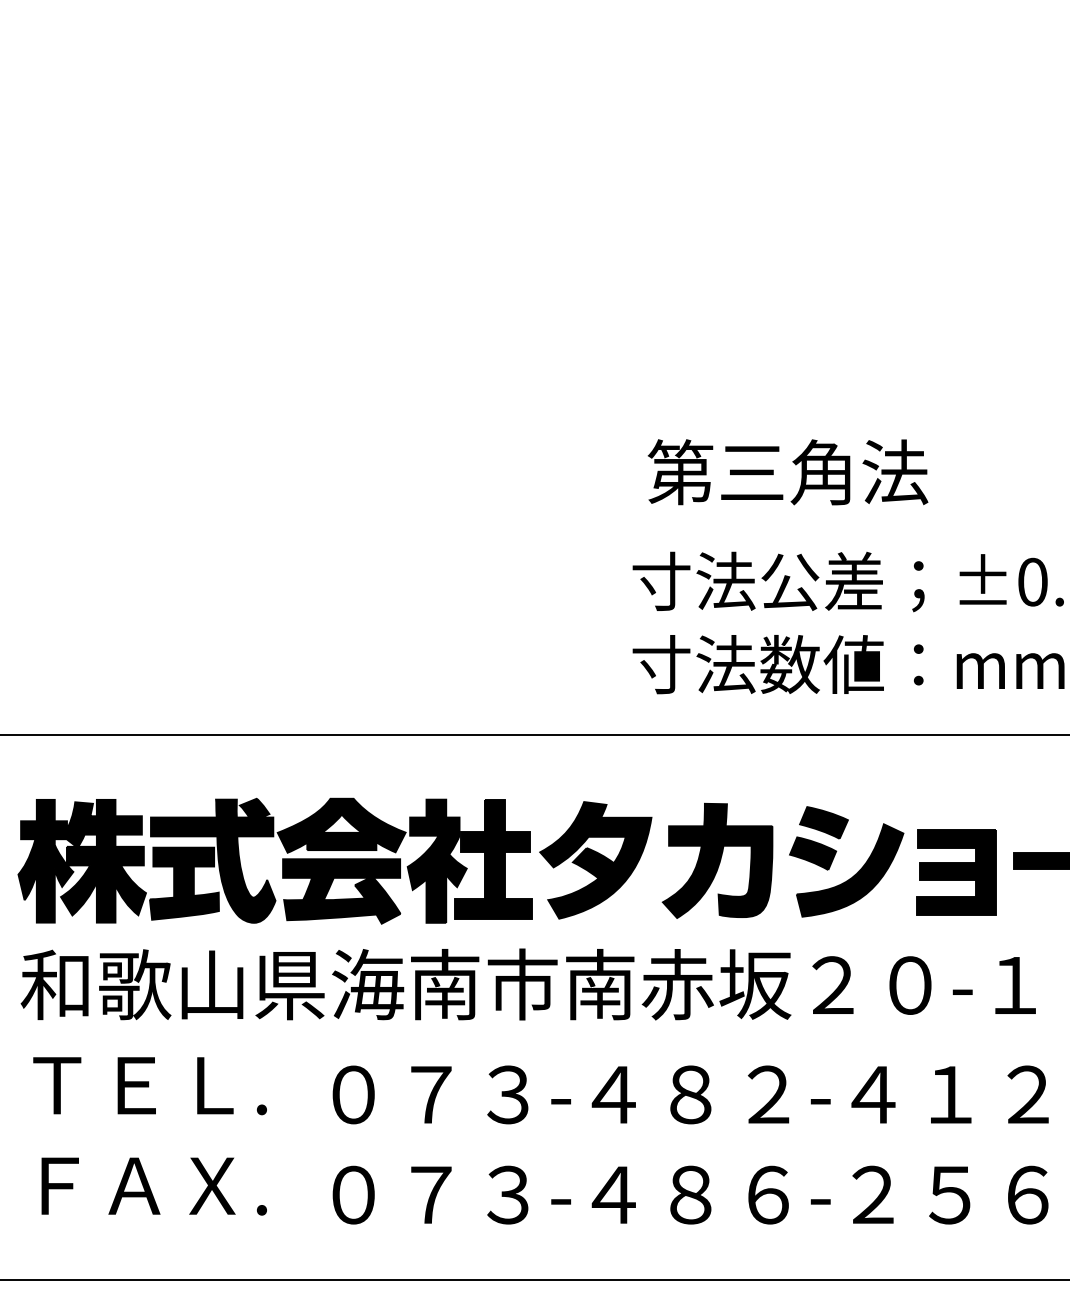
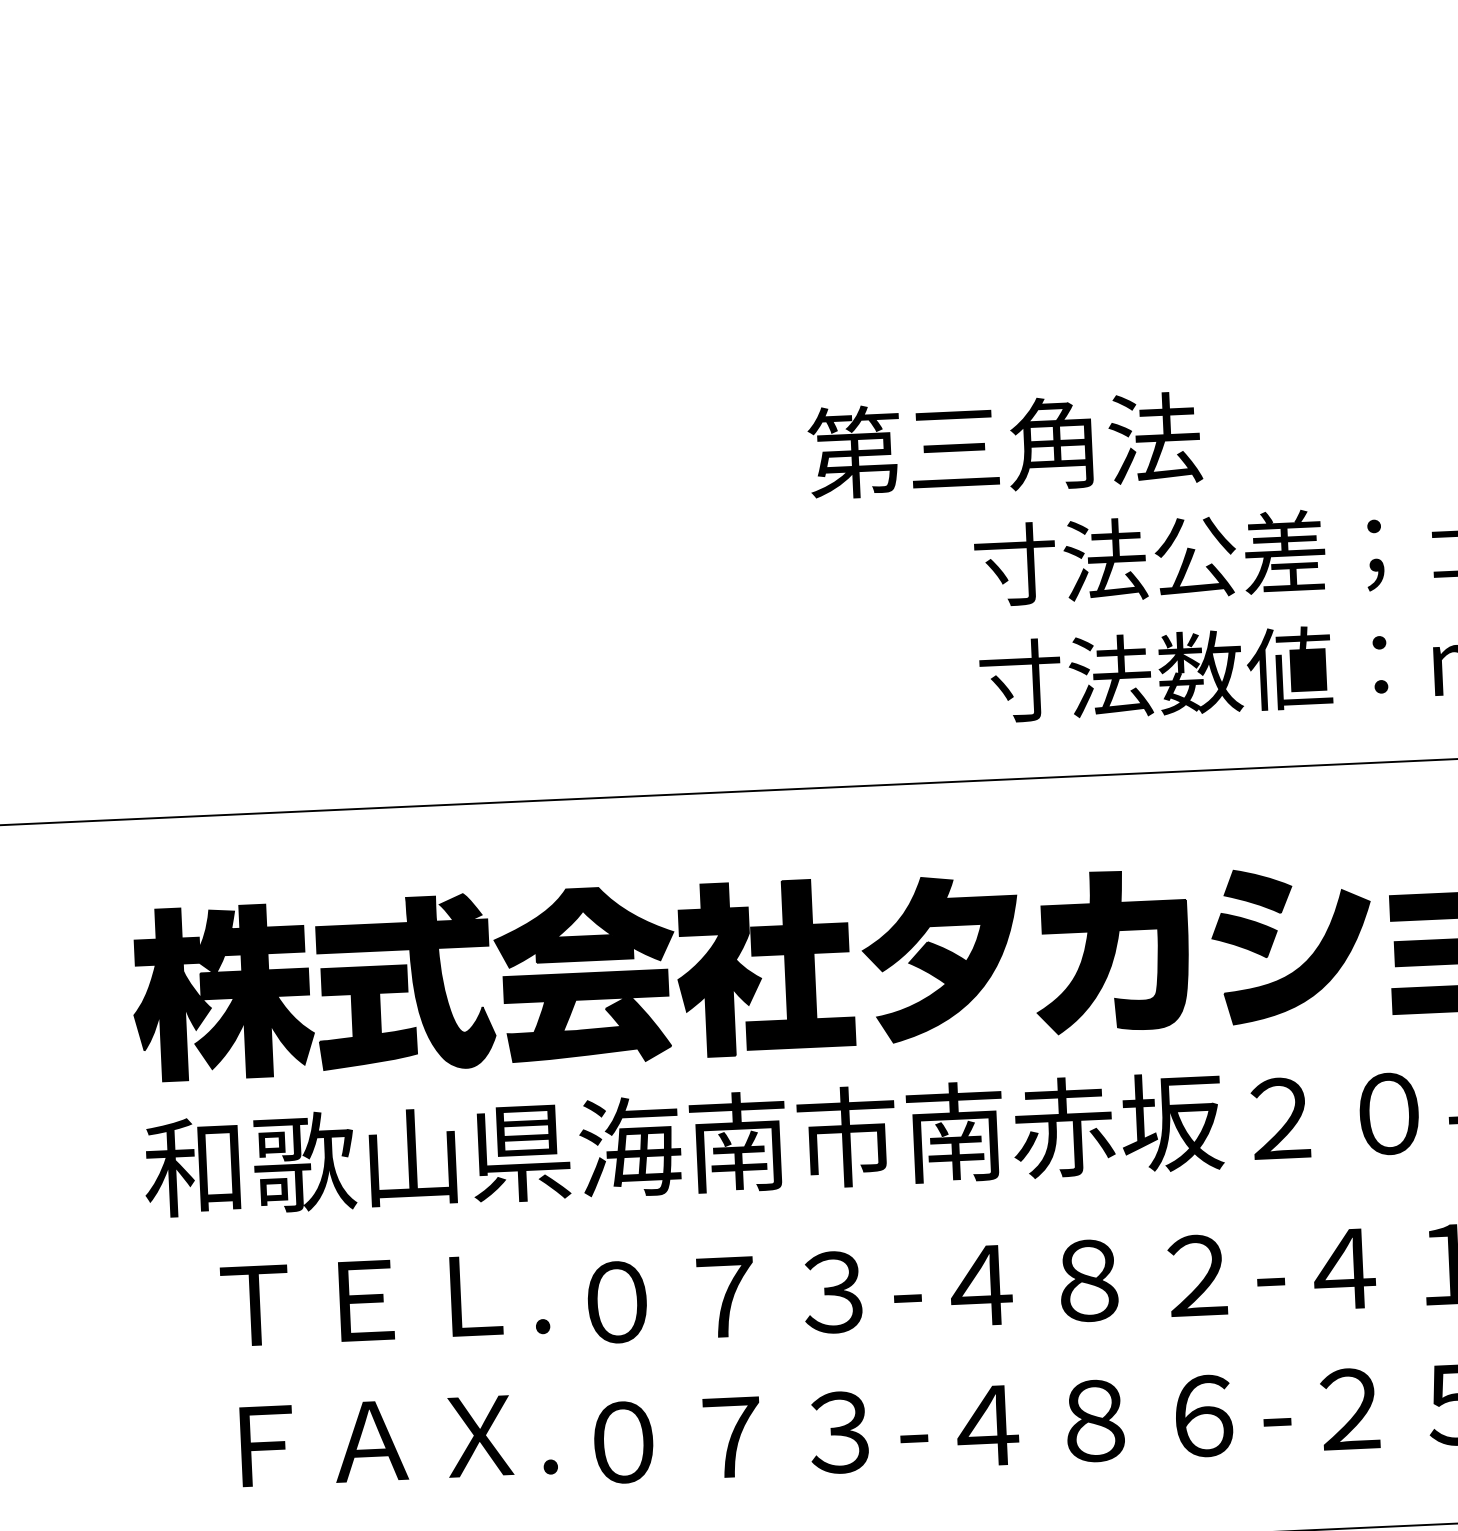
text: (787, 472) -> (1004, 445), moved
text: (149, 1086) -> (384, 1301), moved
text: (153, 1186) -> (397, 1440), moved

